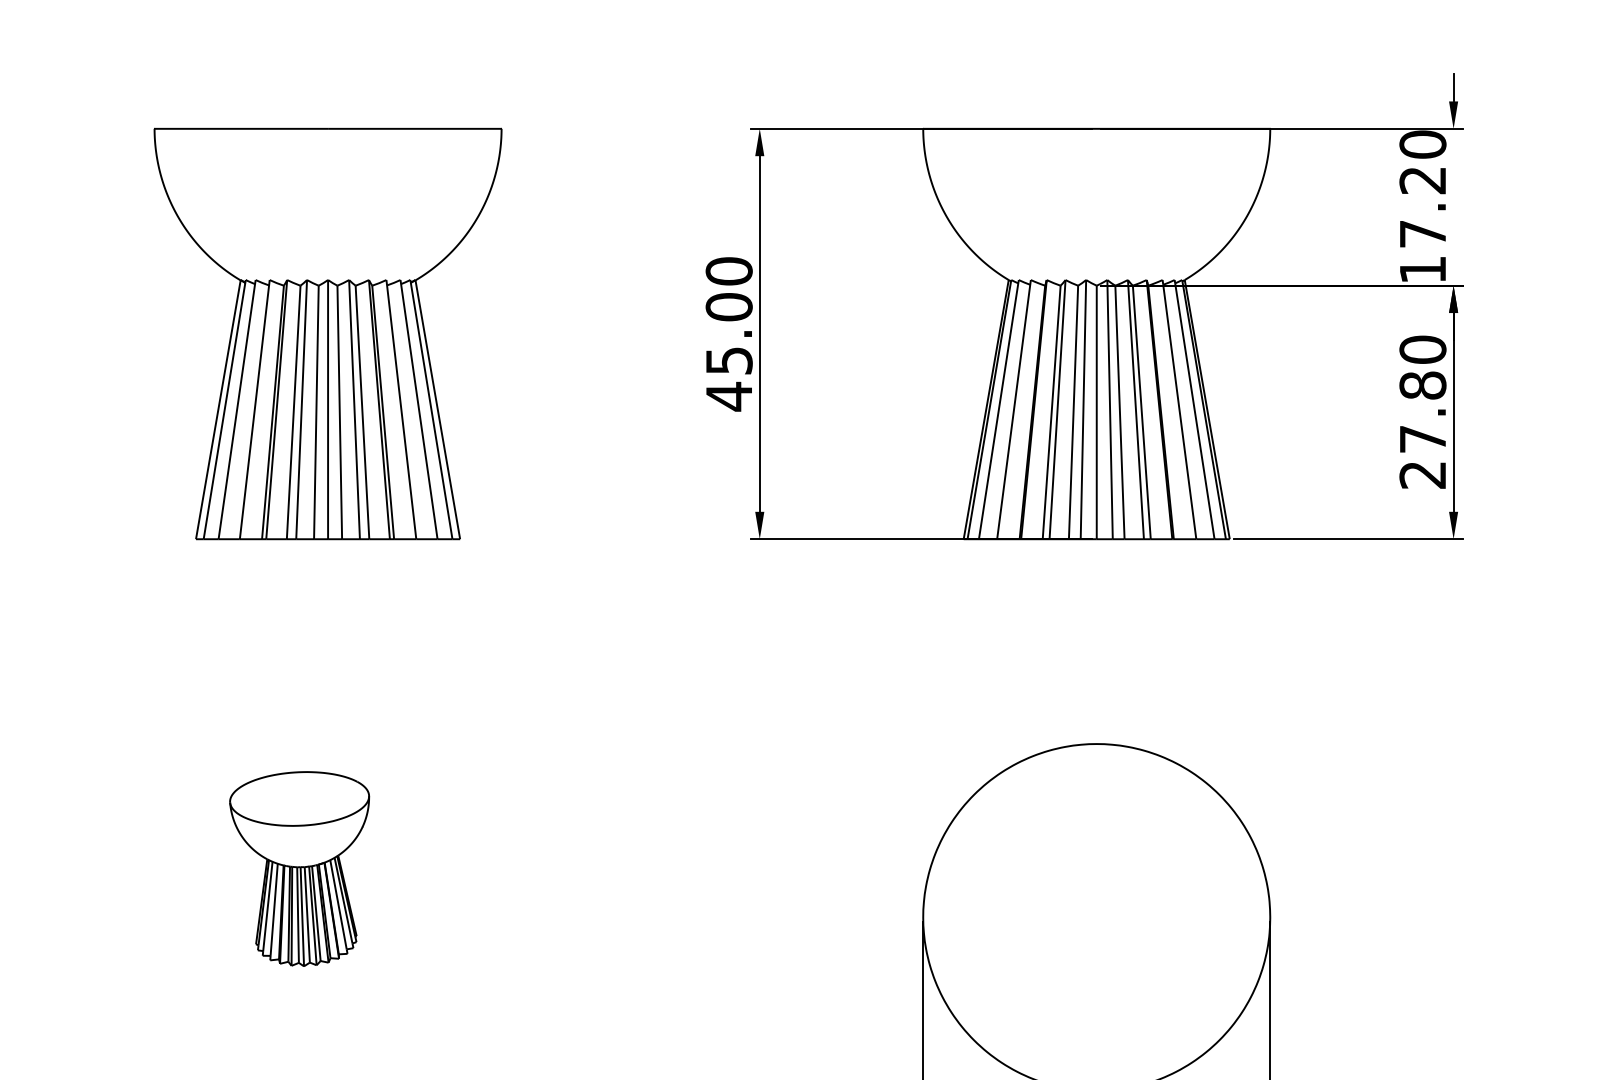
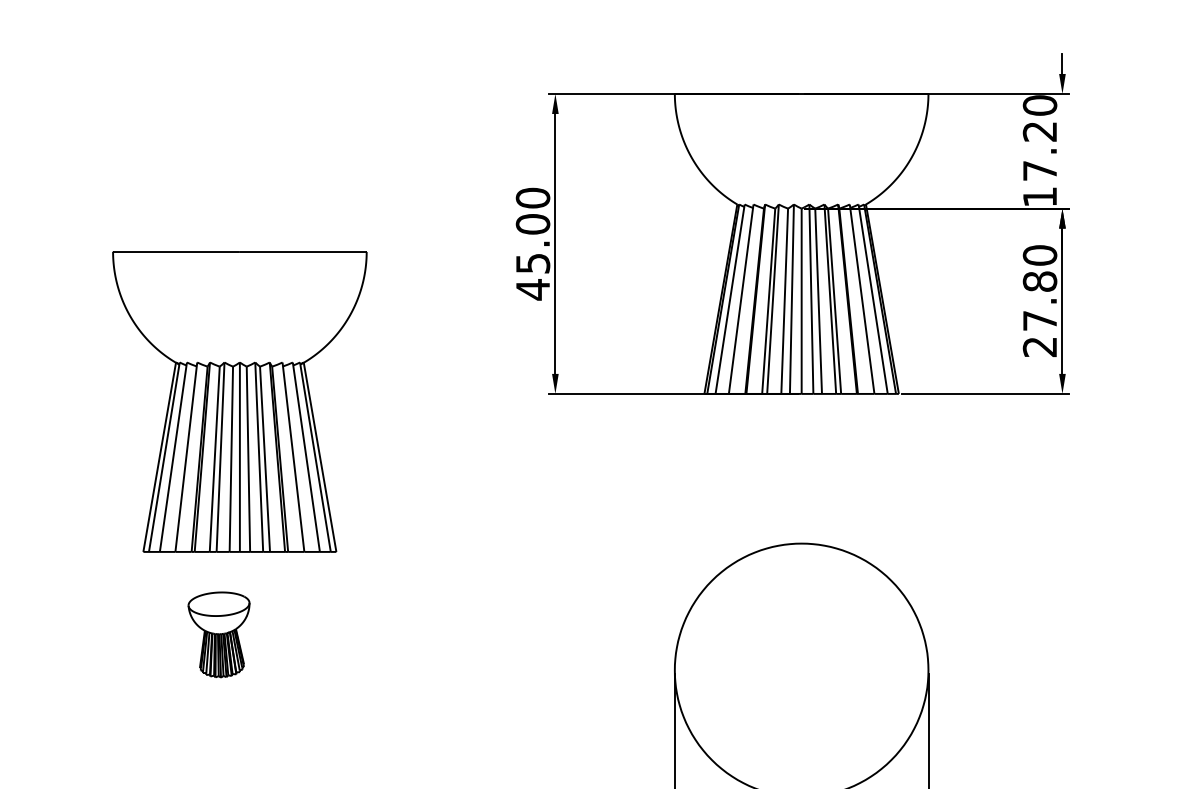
part: (327, 333) -> (239, 401), moved
part: (298, 868) -> (218, 634), size x0.6

